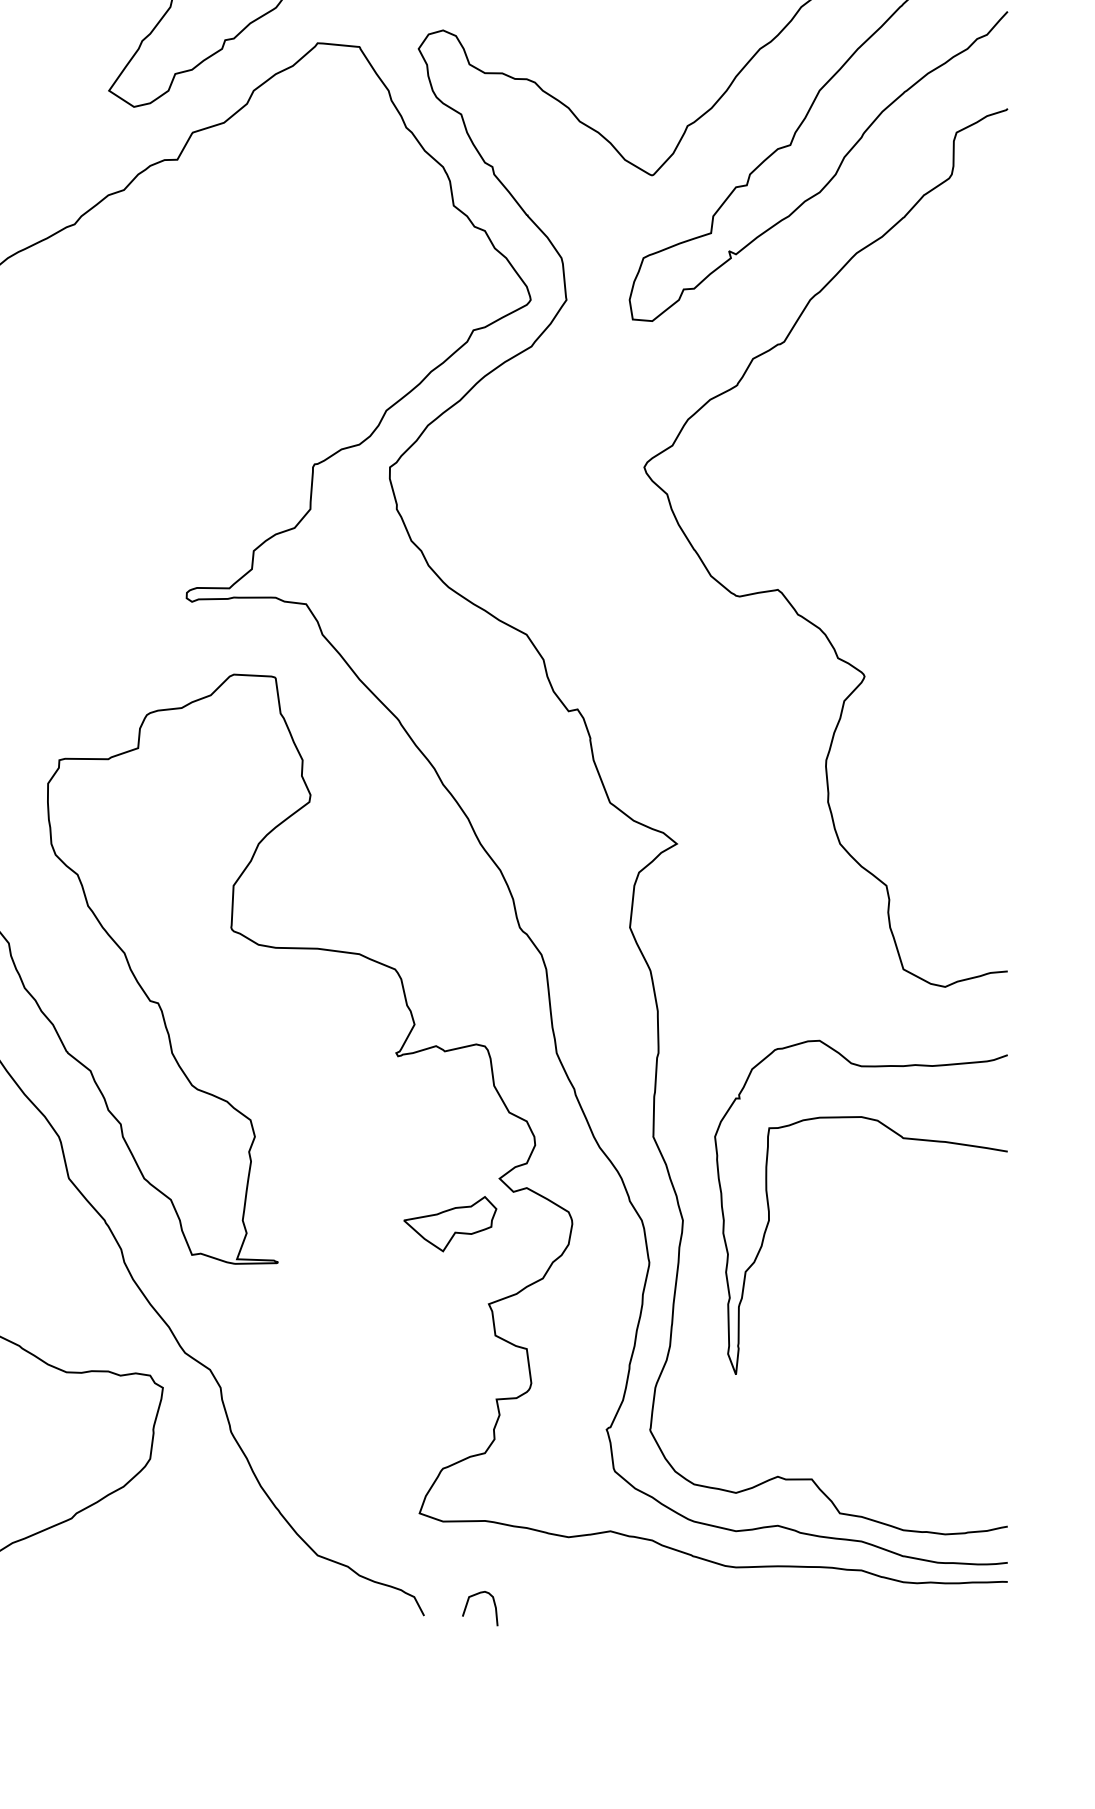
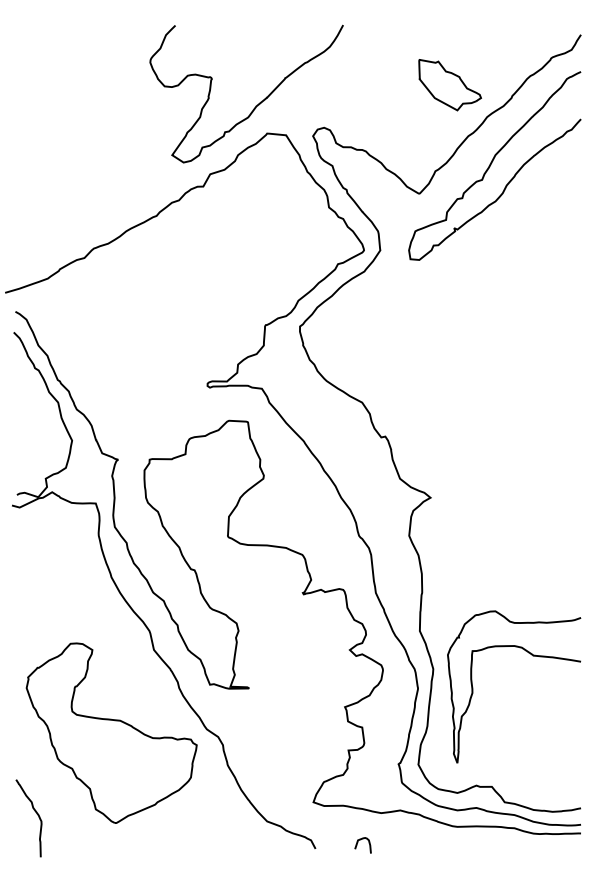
curve: (782, 590) -> (478, 382), removed
curve: (901, 1140) -> (532, 656), moved
part: (450, 1223) -> (327, 670), removed
curve: (470, 1601) -> (358, 842), moved

